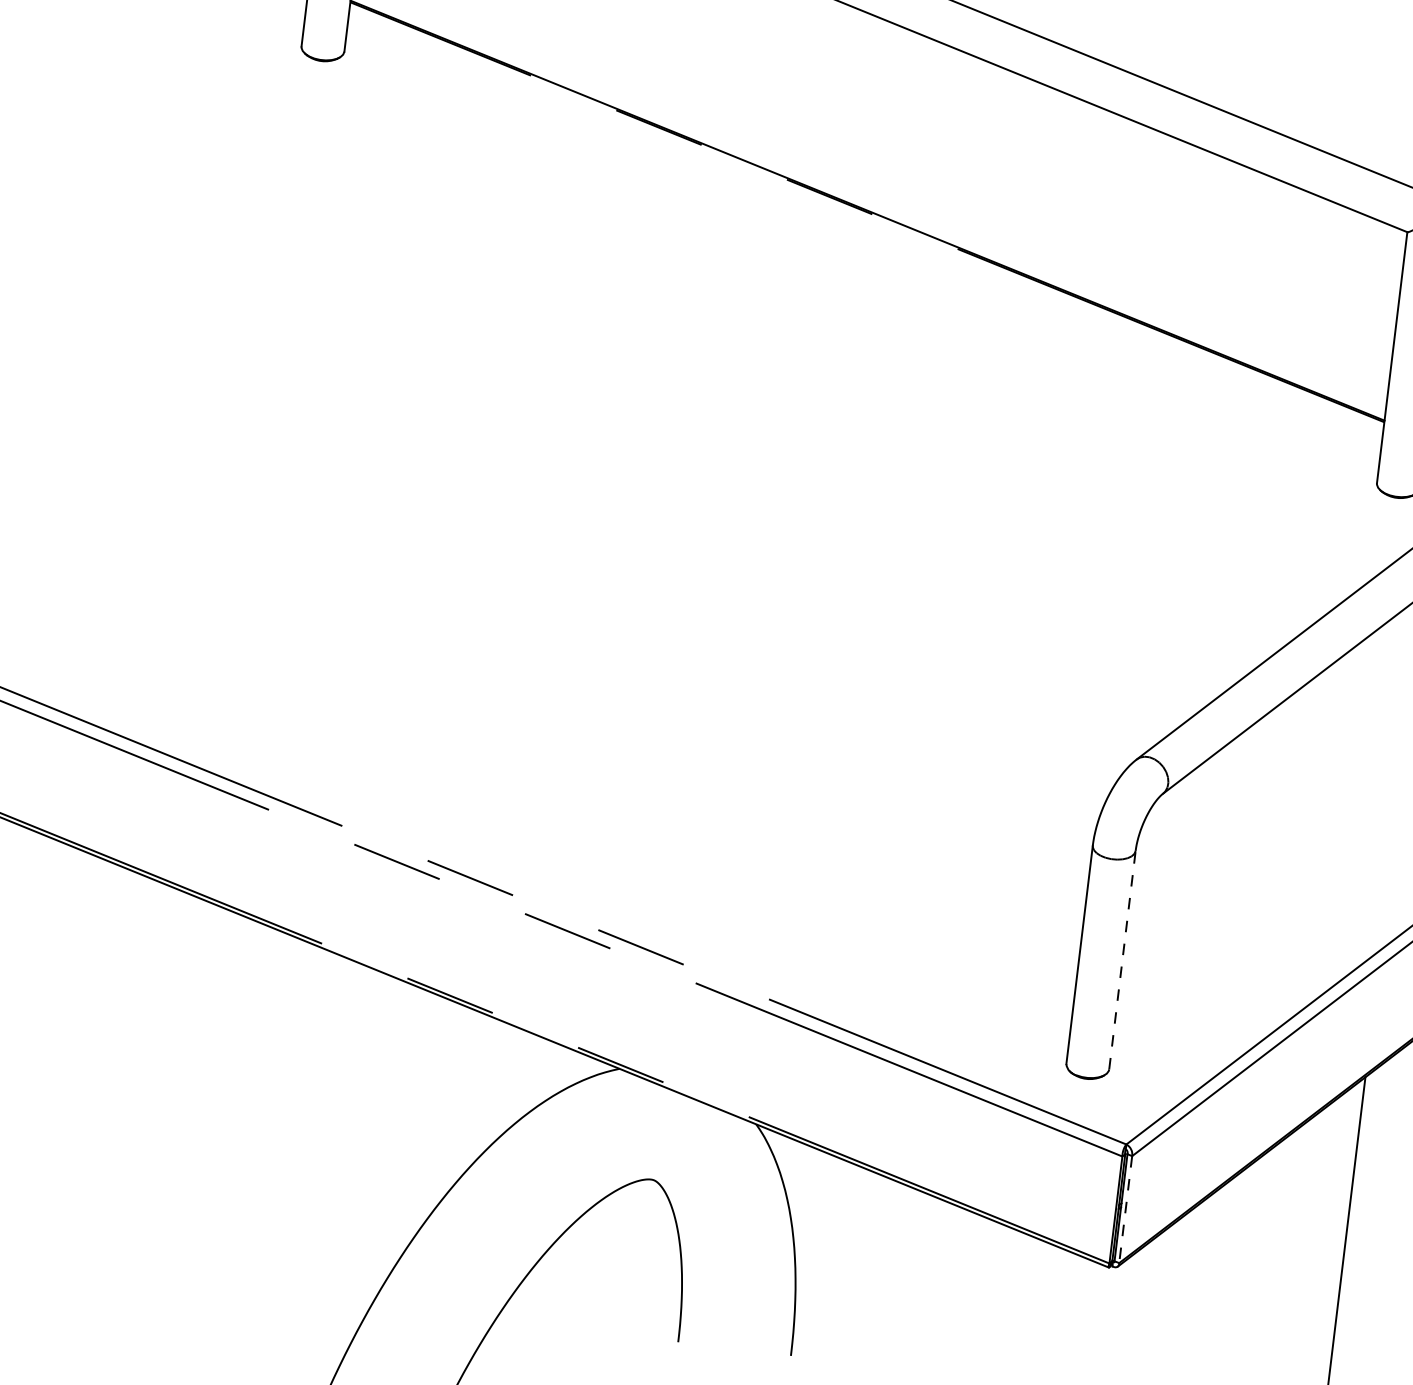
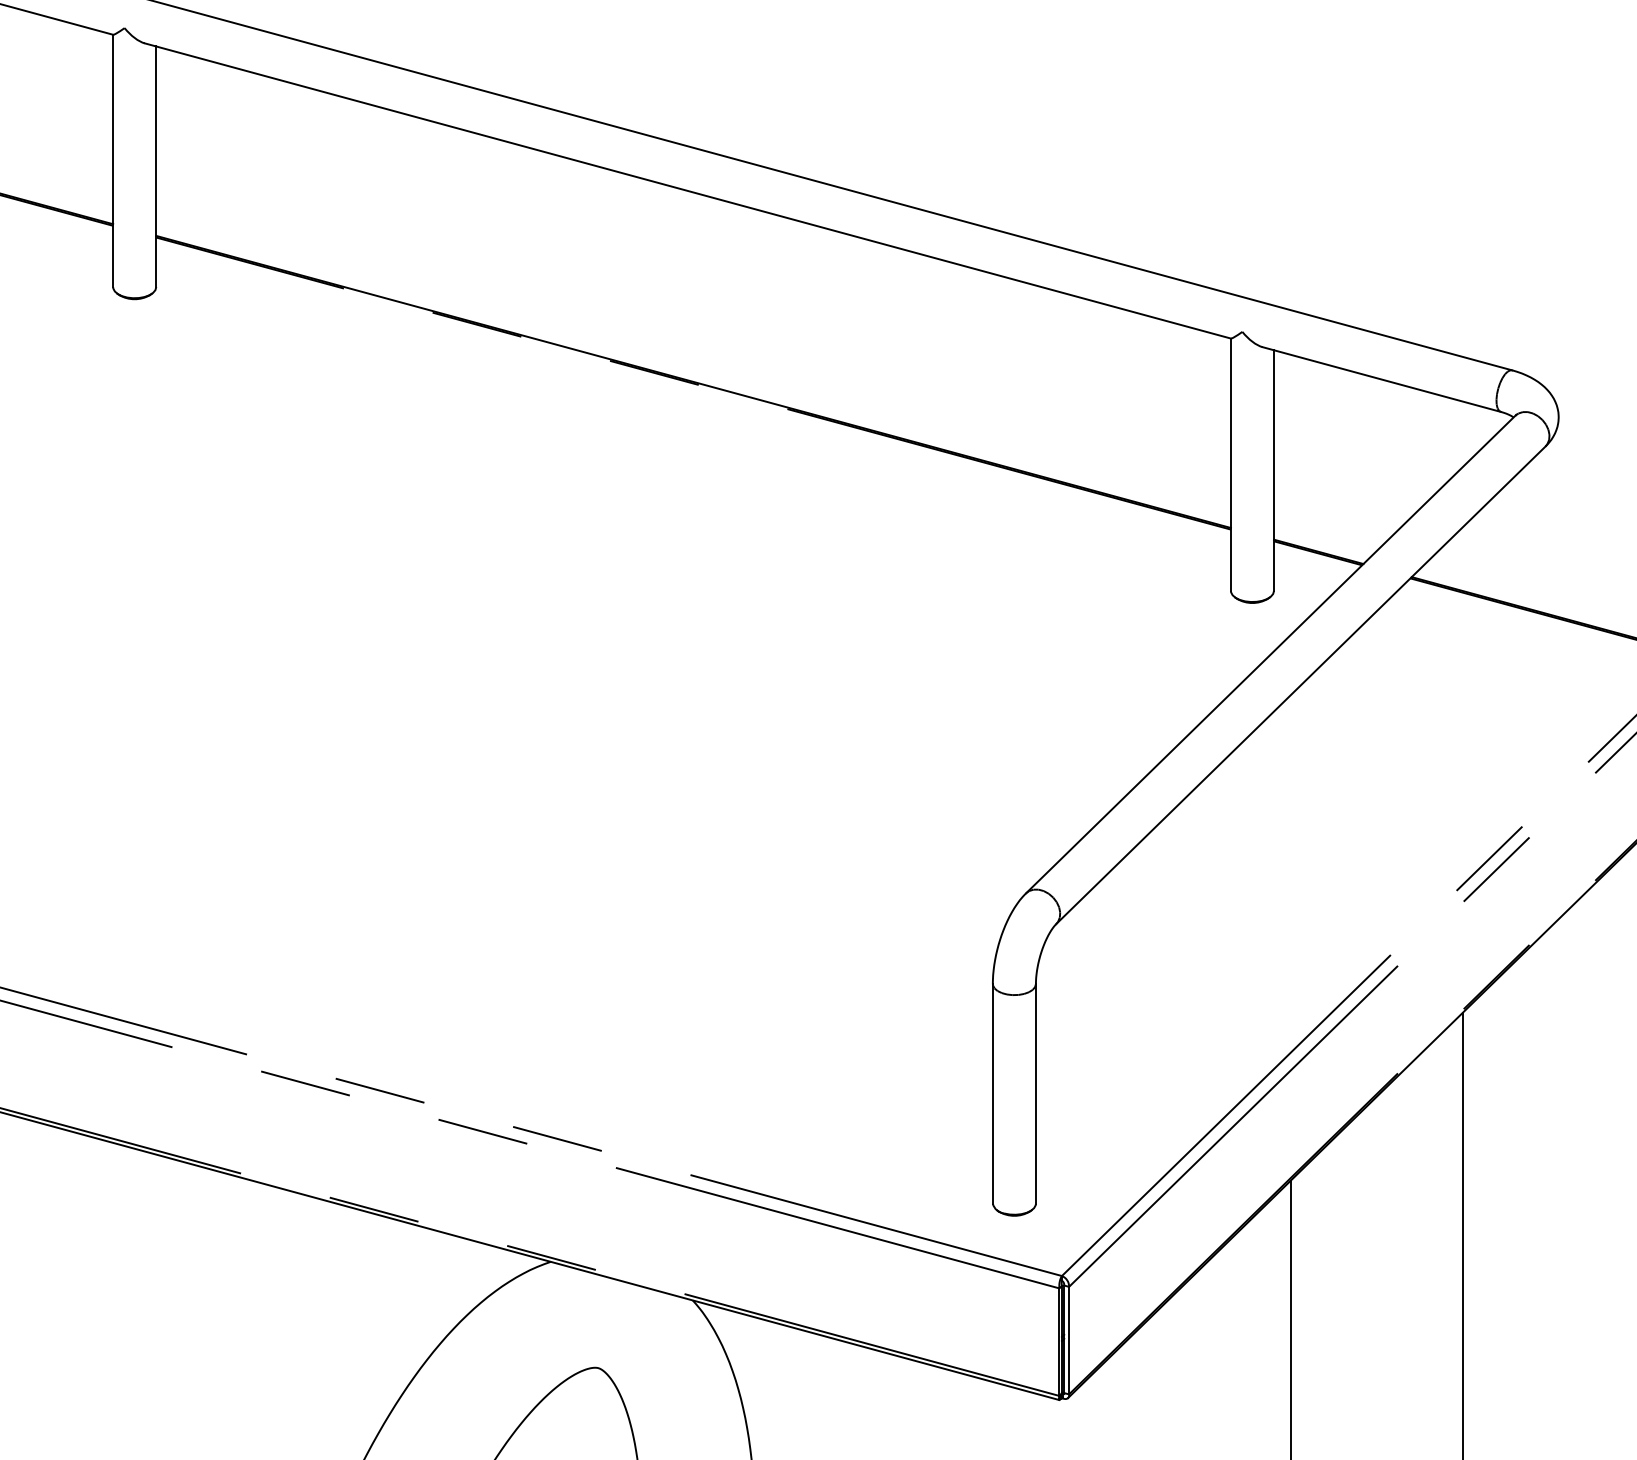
line: (1122, 959) -> (1035, 1093), dashed -> solid
line: (1126, 1209) -> (1069, 1340), dashed -> solid

